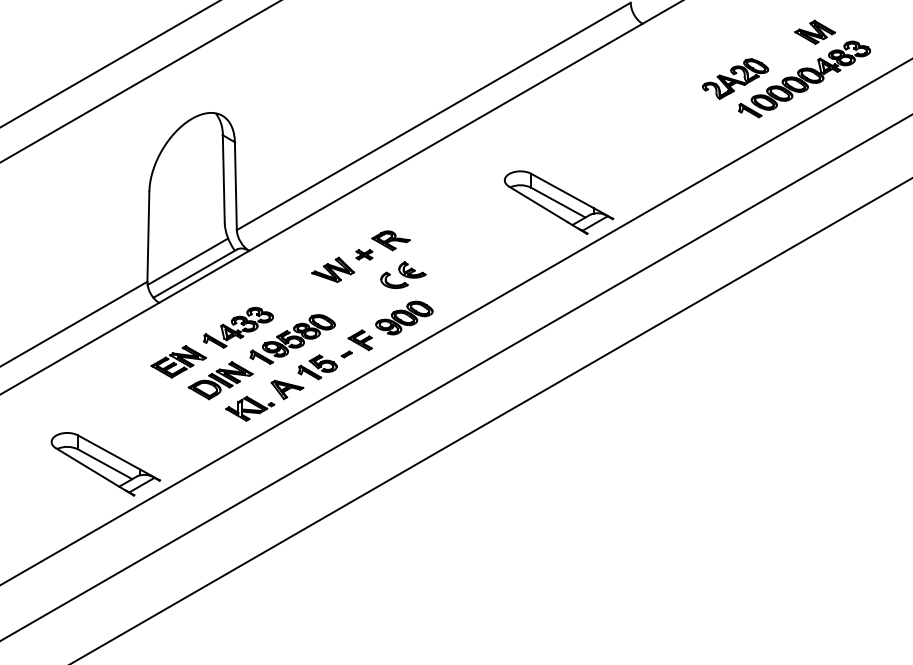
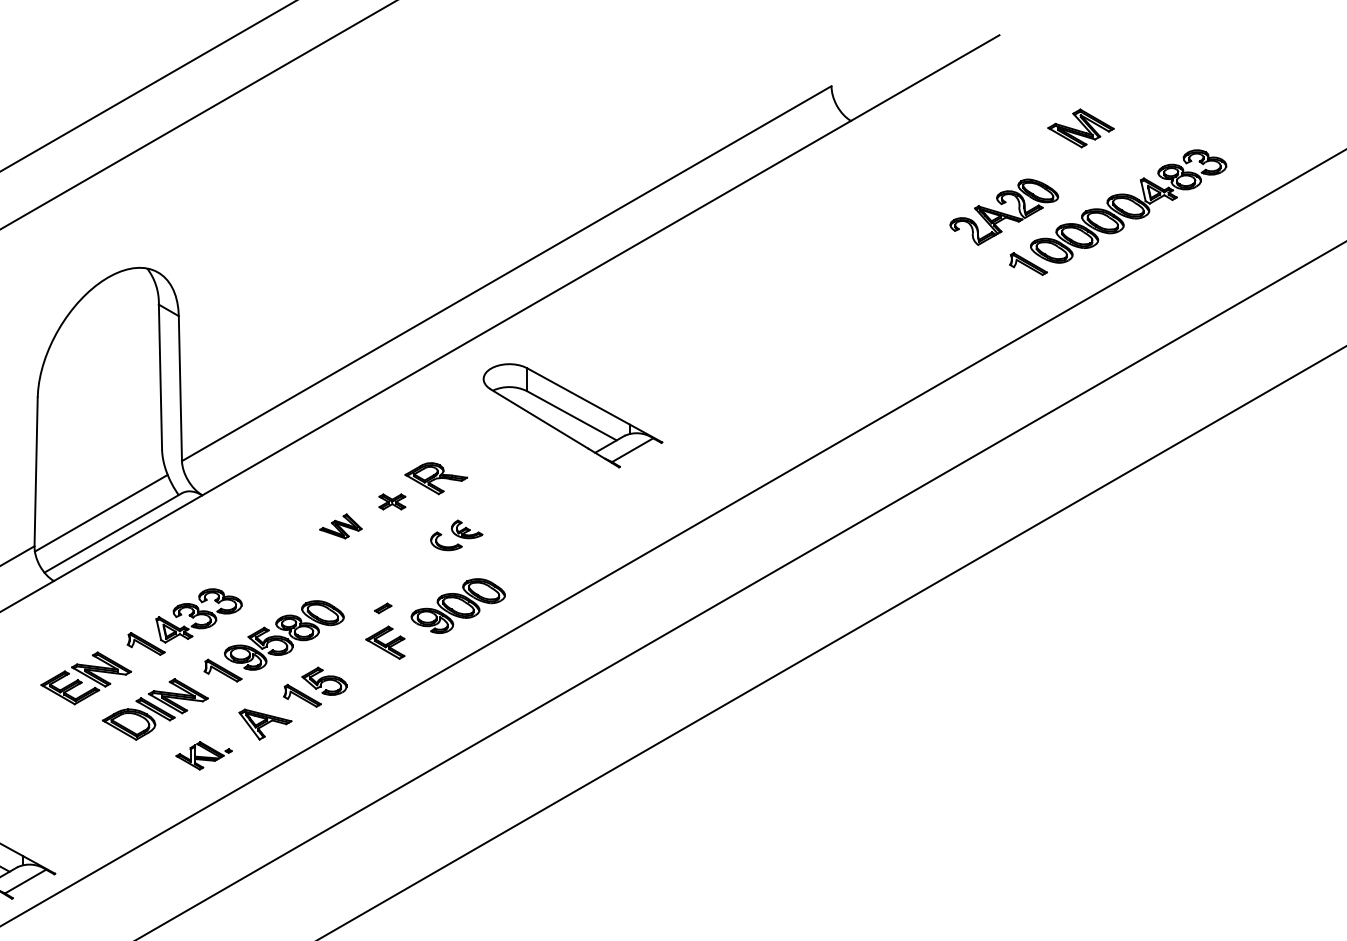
part: (814, 31) -> (1080, 127), moved
part: (558, 202) -> (572, 415), moved
part: (333, 269) -> (341, 526), size x0.6
part: (403, 274) -> (456, 534), size x0.7
part: (346, 354) -> (382, 608), moved
part: (250, 408) -> (204, 755), size x0.7

